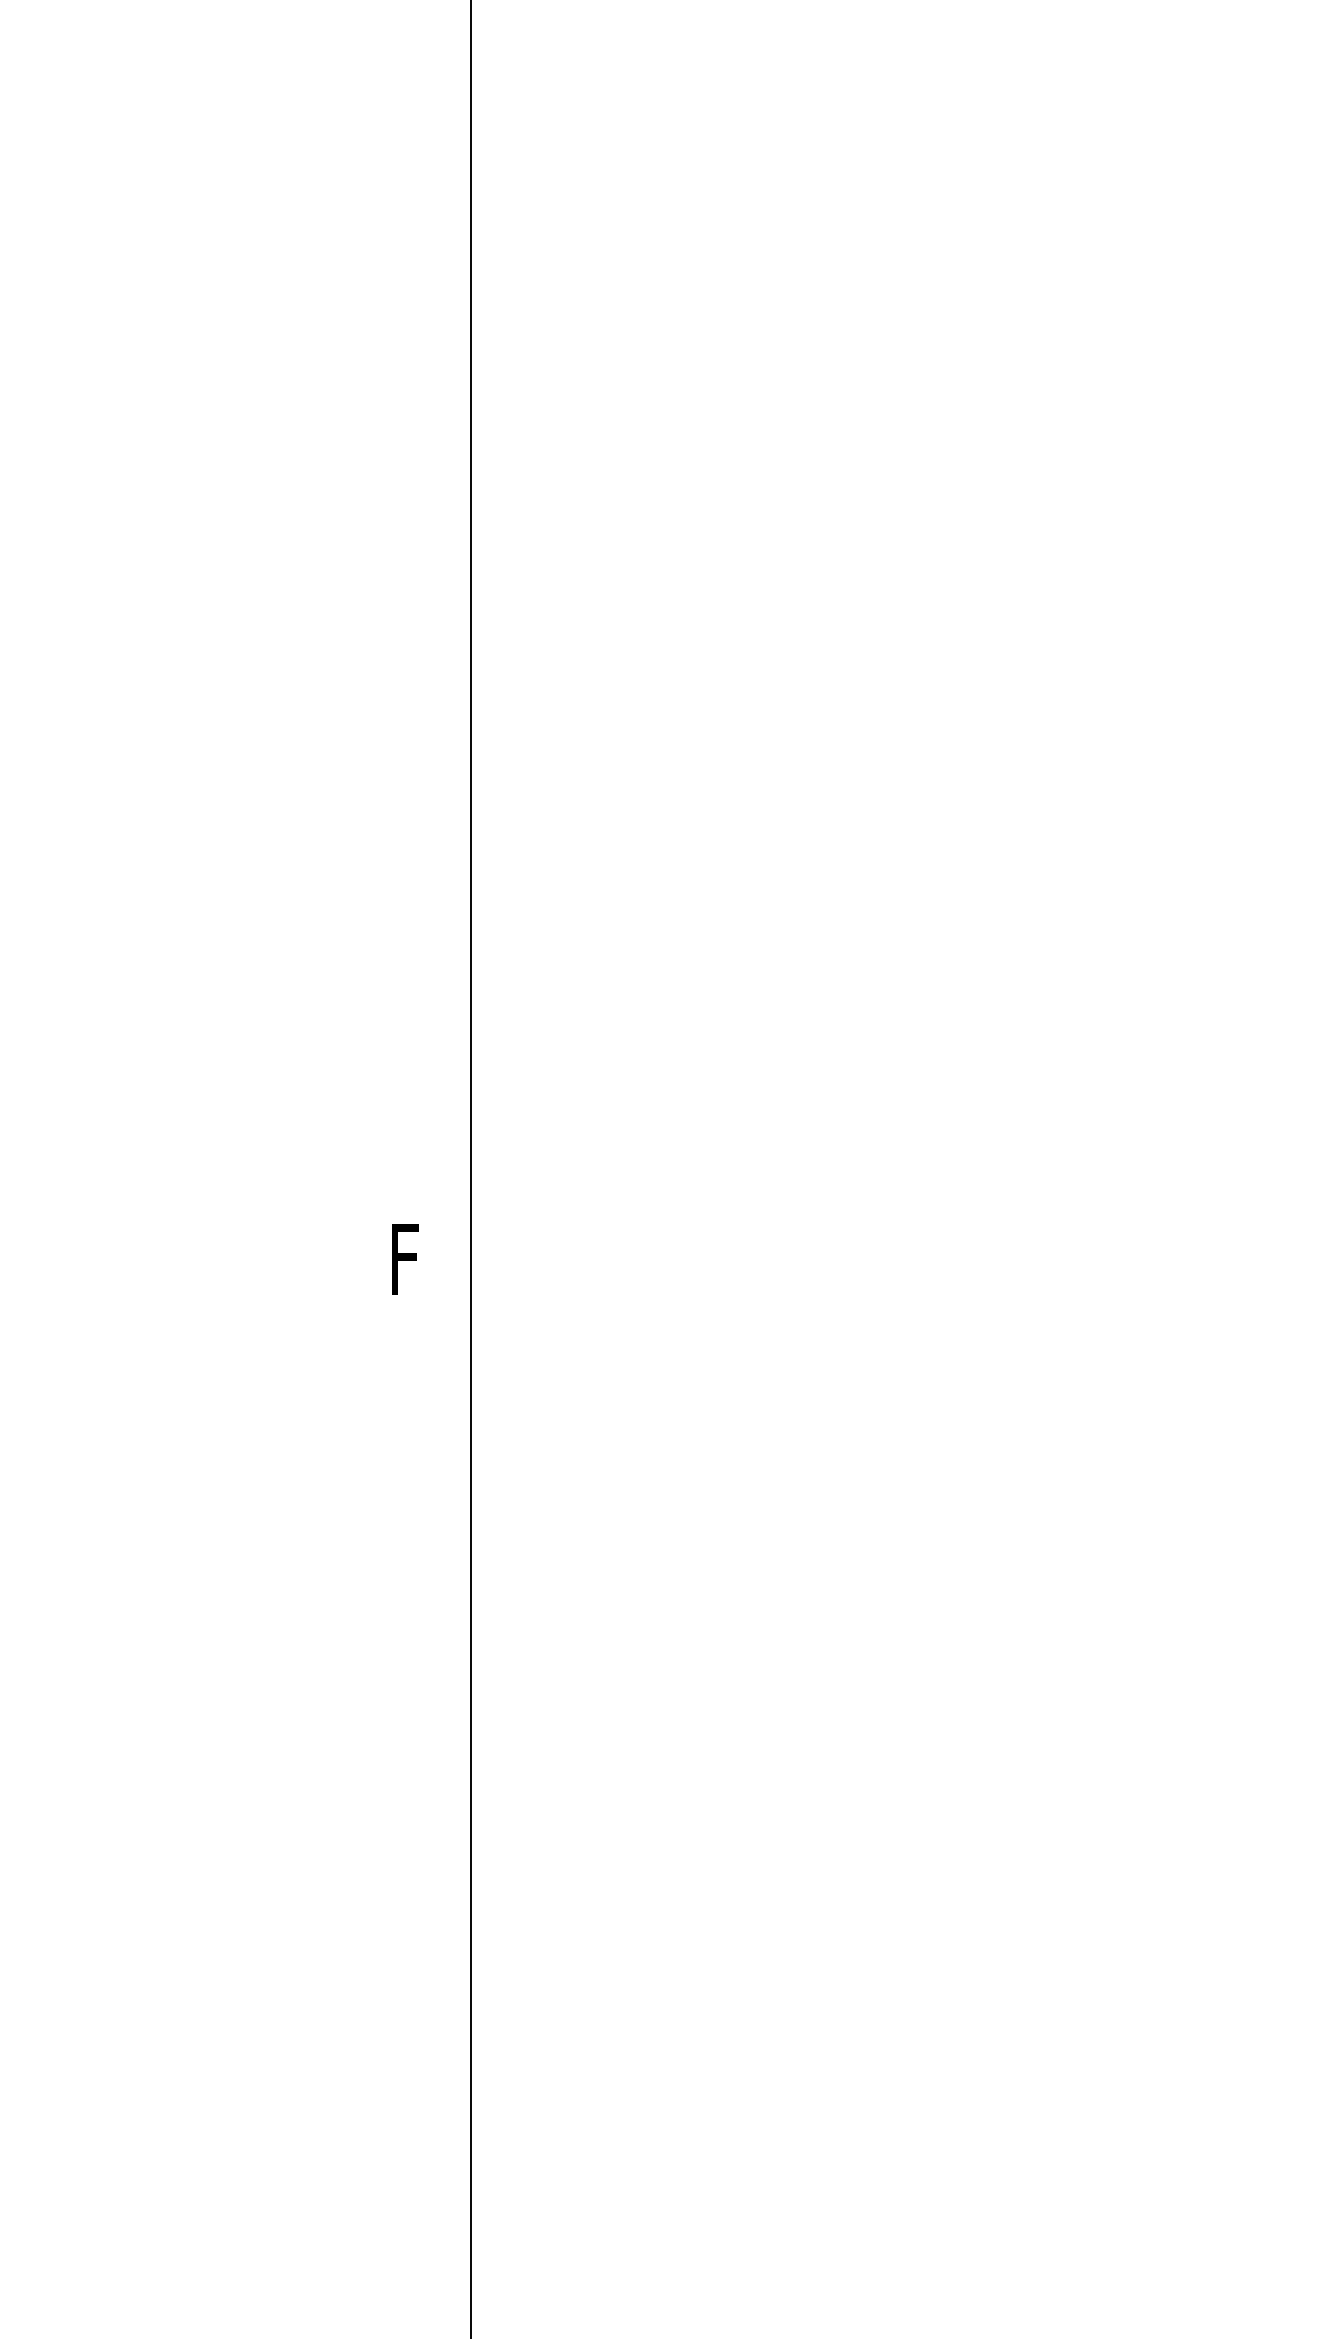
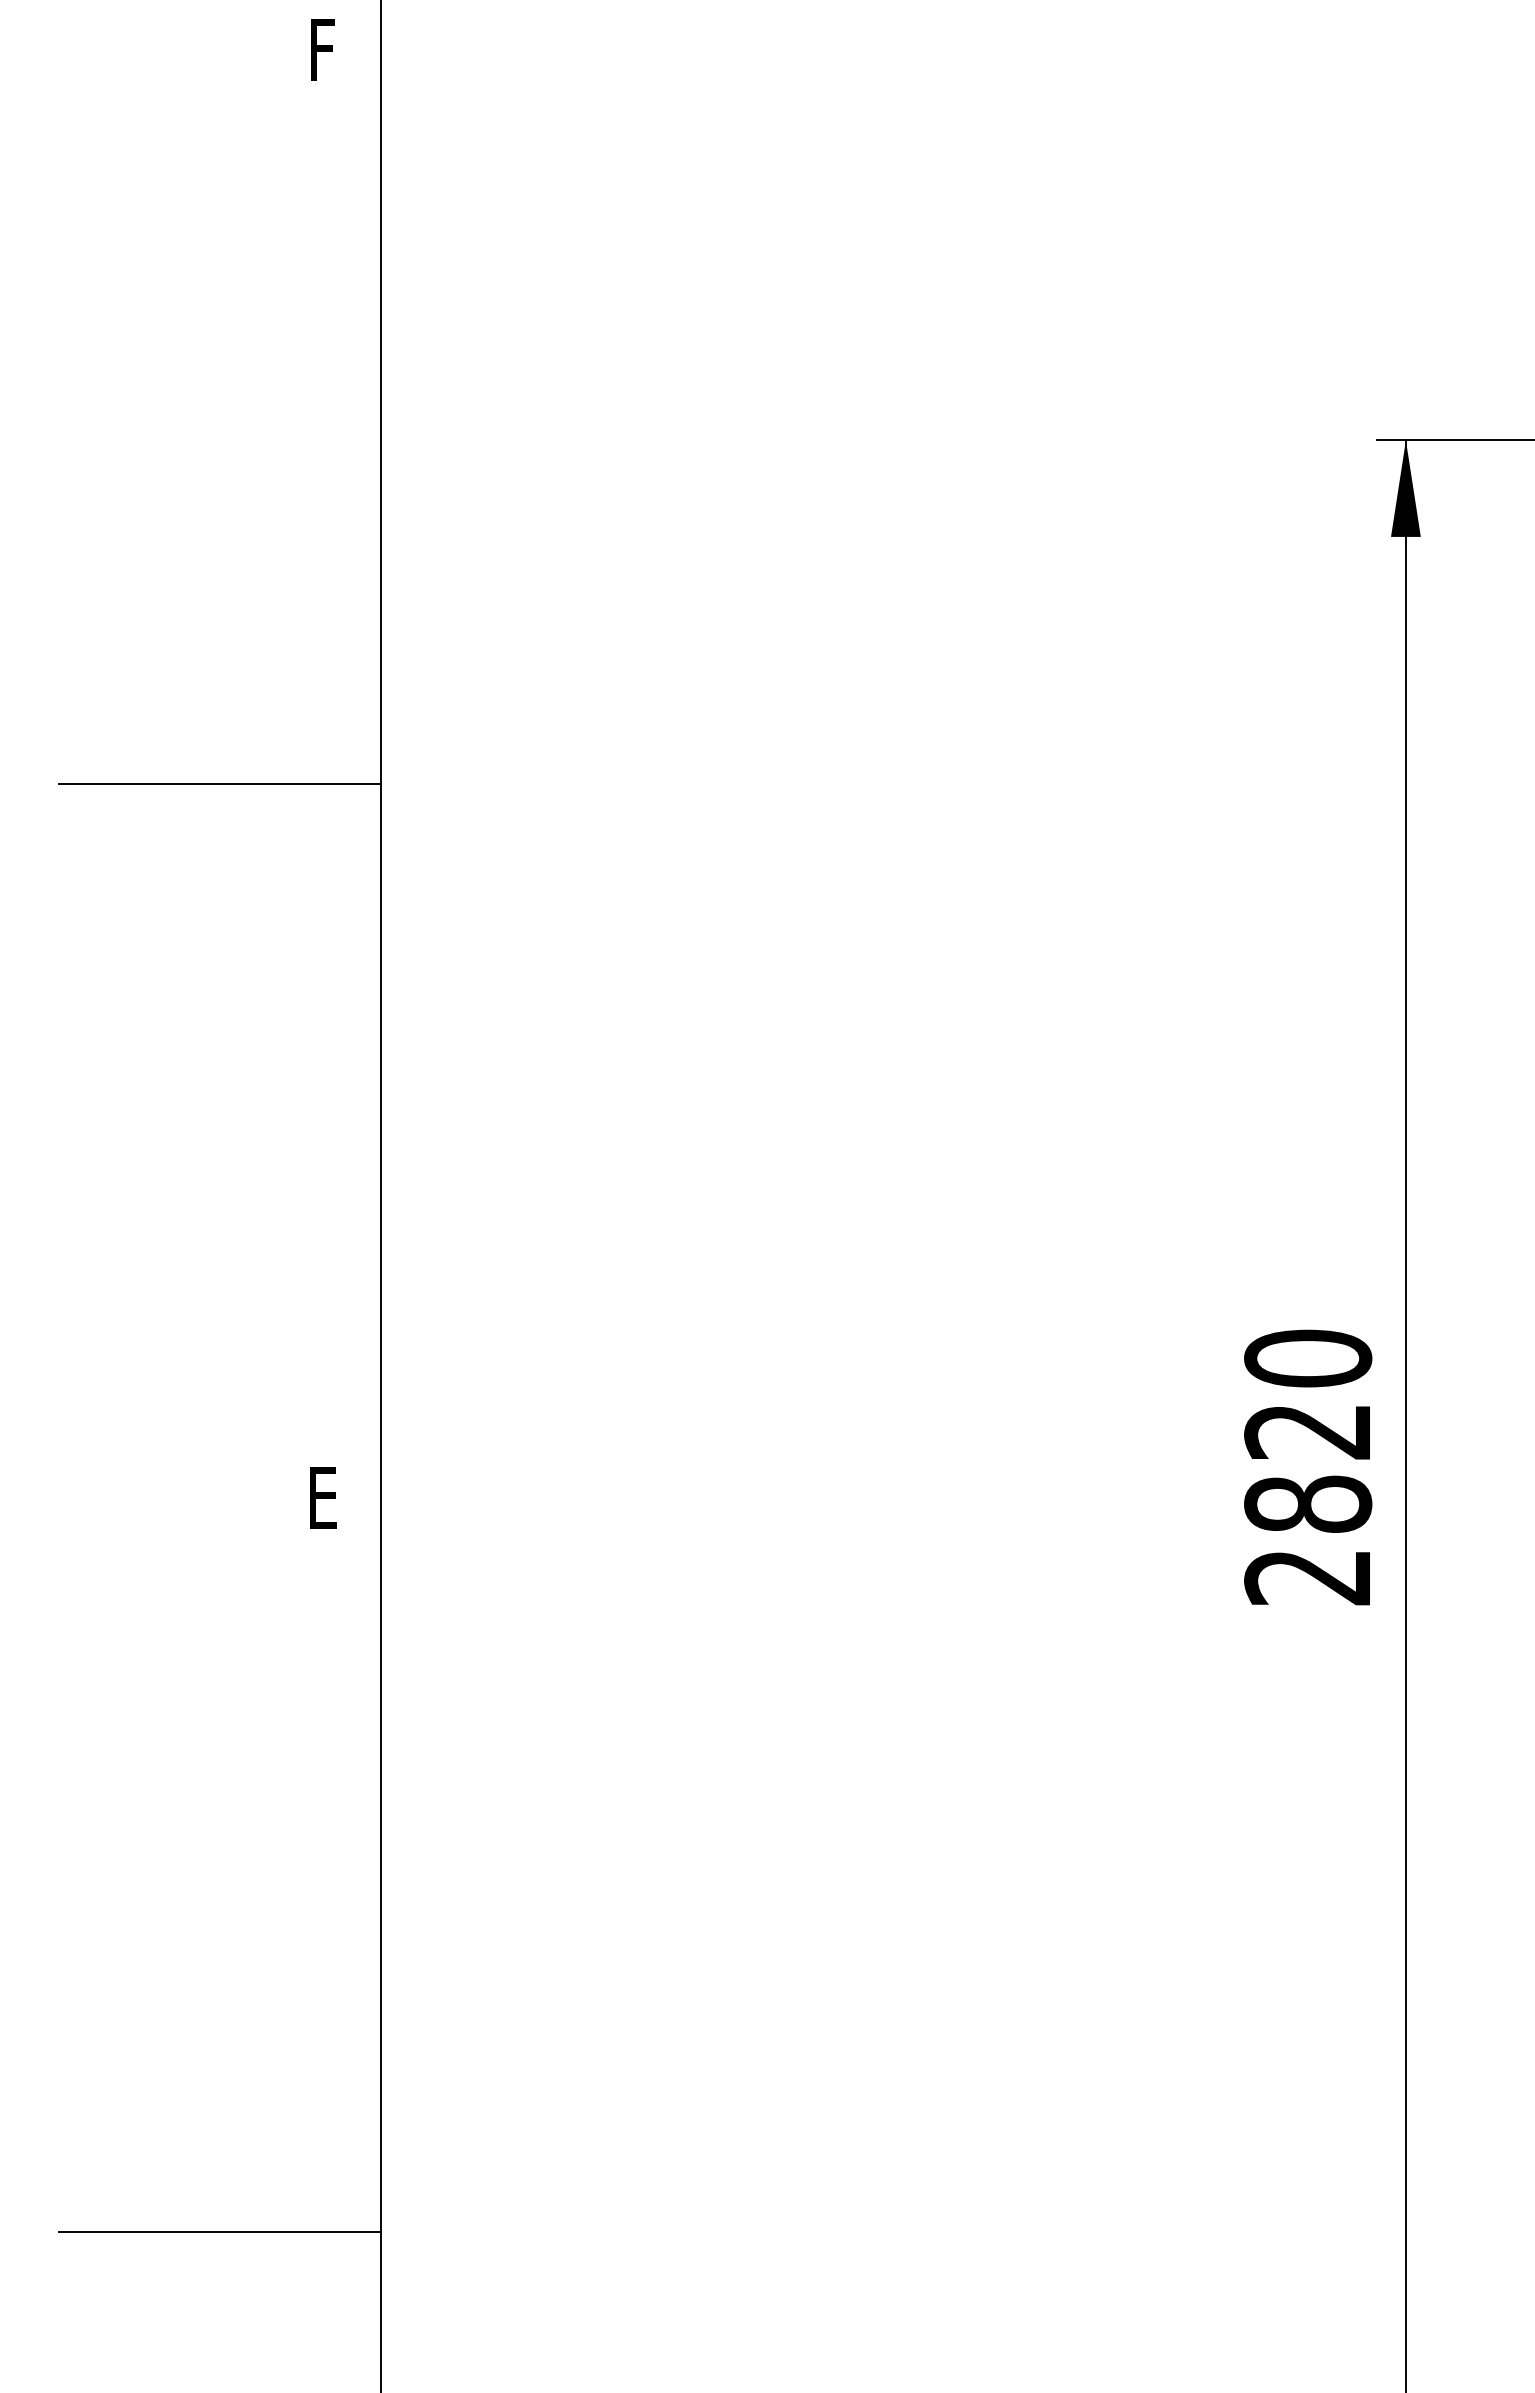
line: (285, 439) -> (219, 784), added
text: (405, 1258) -> (323, 1497), F -> E
line: (285, 2101) -> (219, 2231), added

